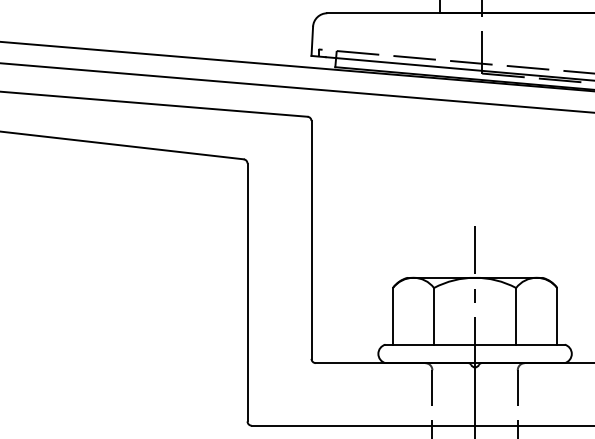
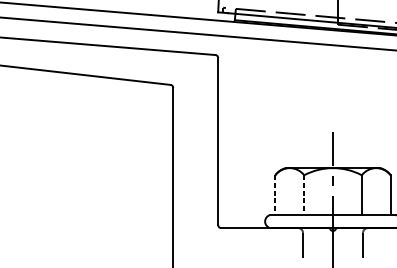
line: (392, 316) -> (275, 195), solid -> dashed
line: (434, 316) -> (304, 195), solid -> dashed

